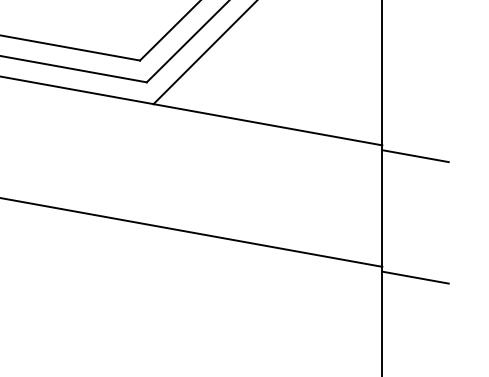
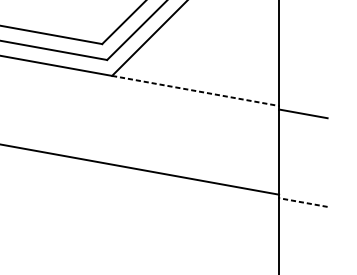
line: (268, 124) -> (196, 90), solid -> dashed
line: (415, 277) -> (303, 202), solid -> dashed

